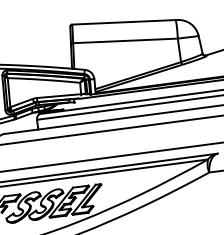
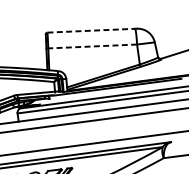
line: (123, 22) -> (90, 30), solid -> dashed
line: (125, 40) -> (92, 46), solid -> dashed

